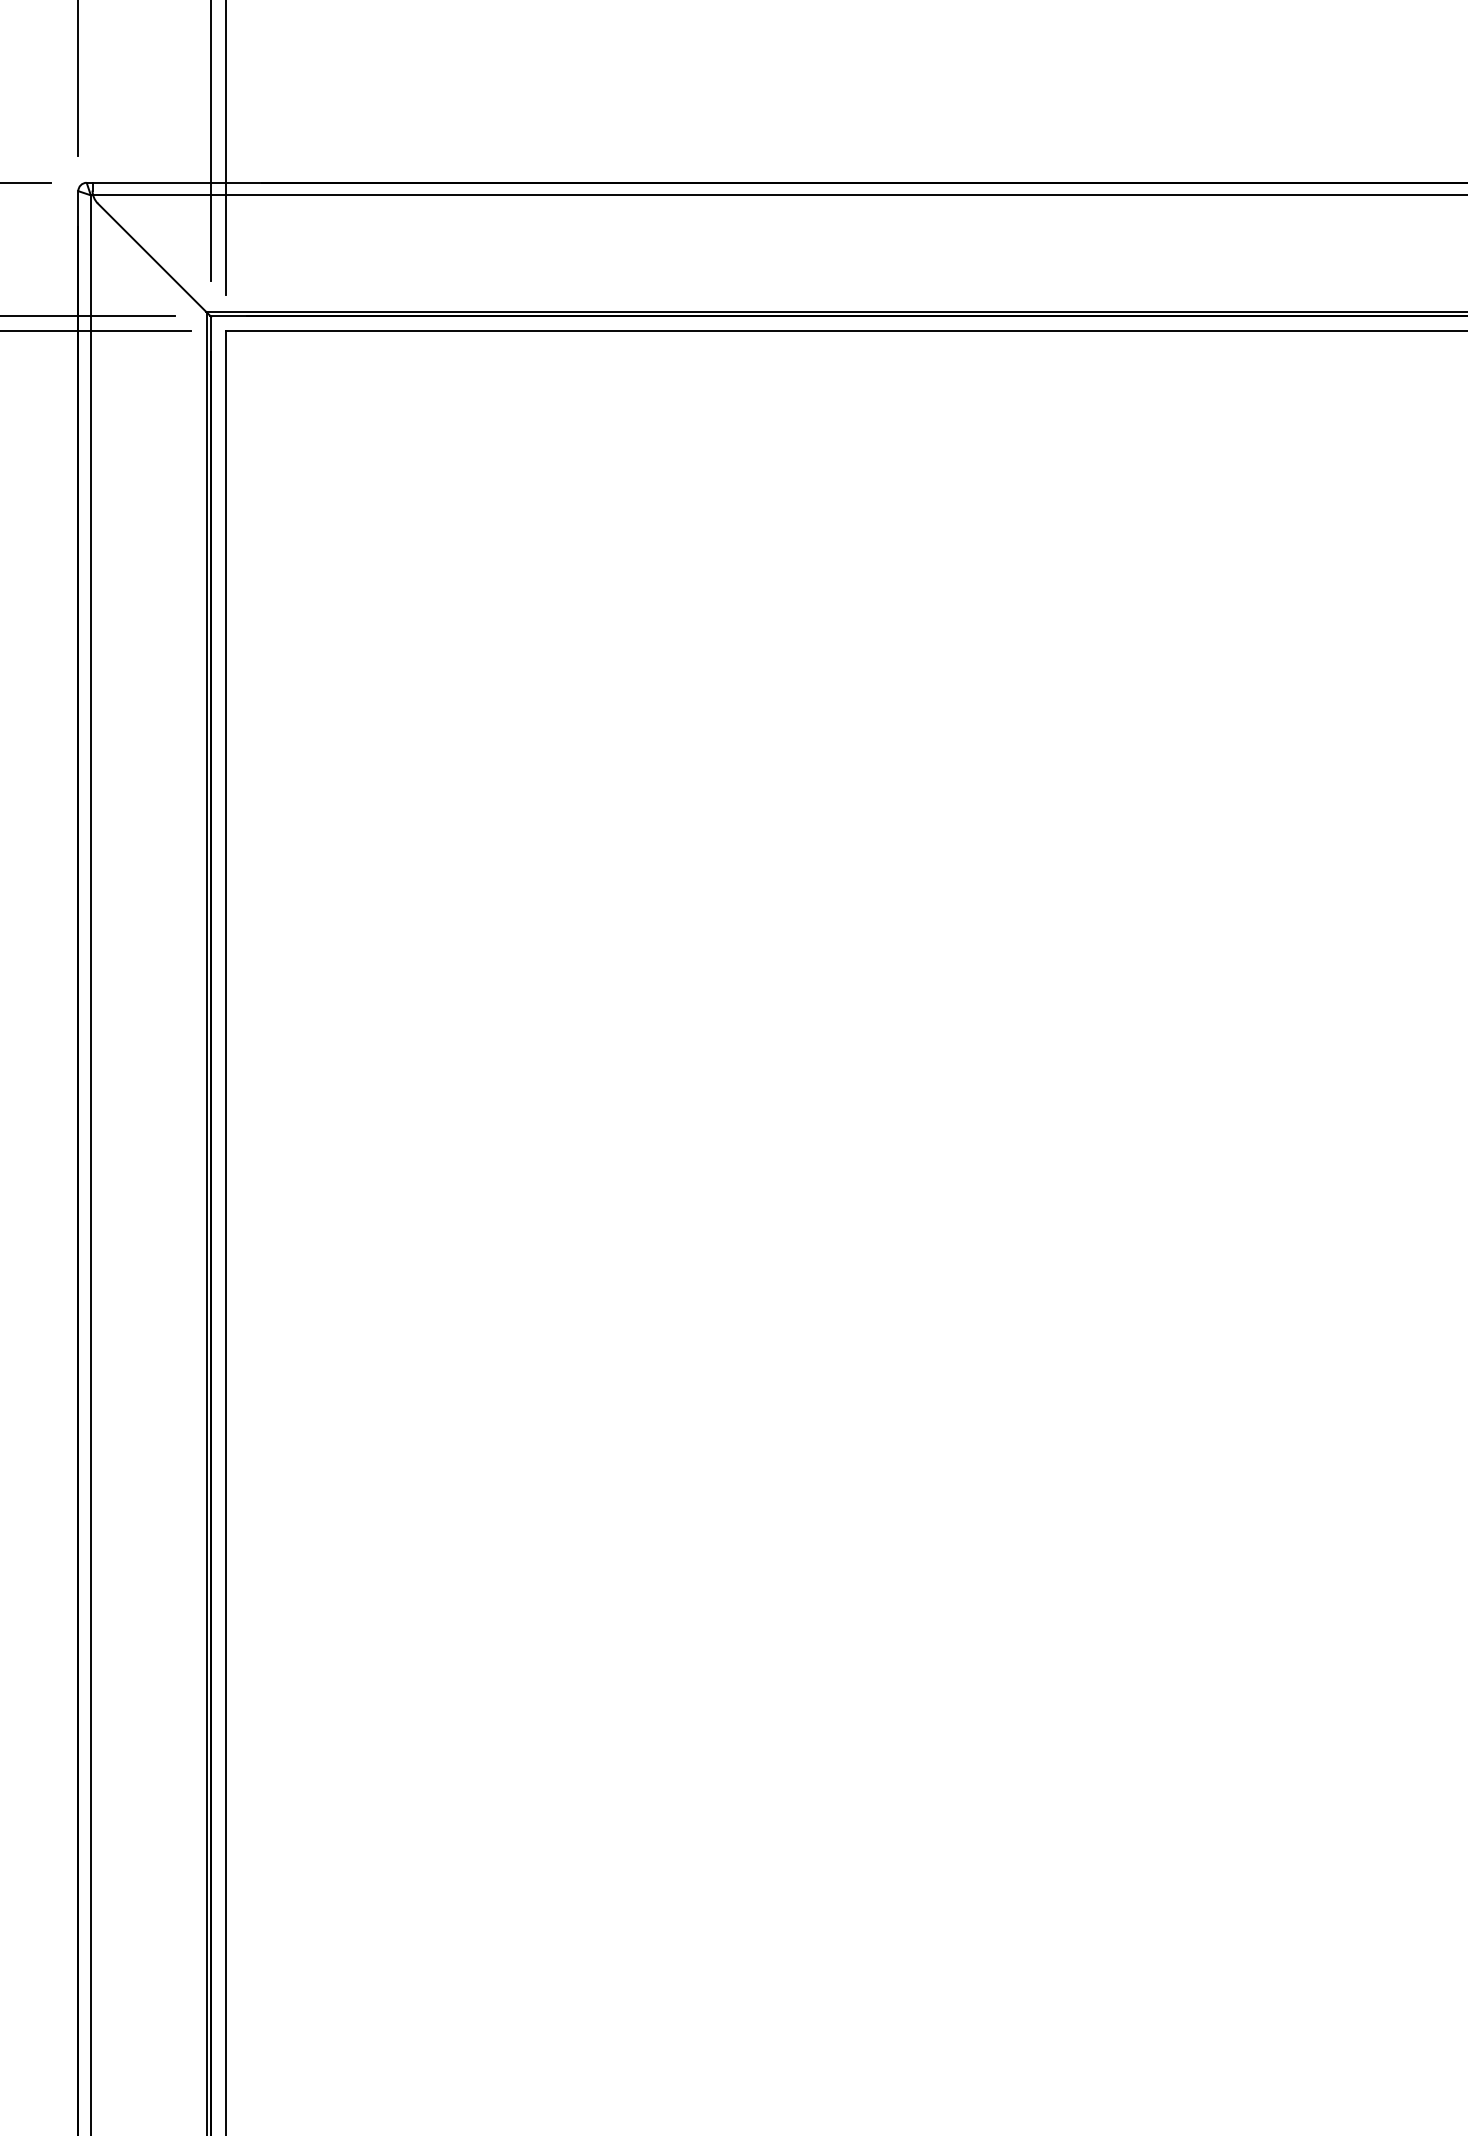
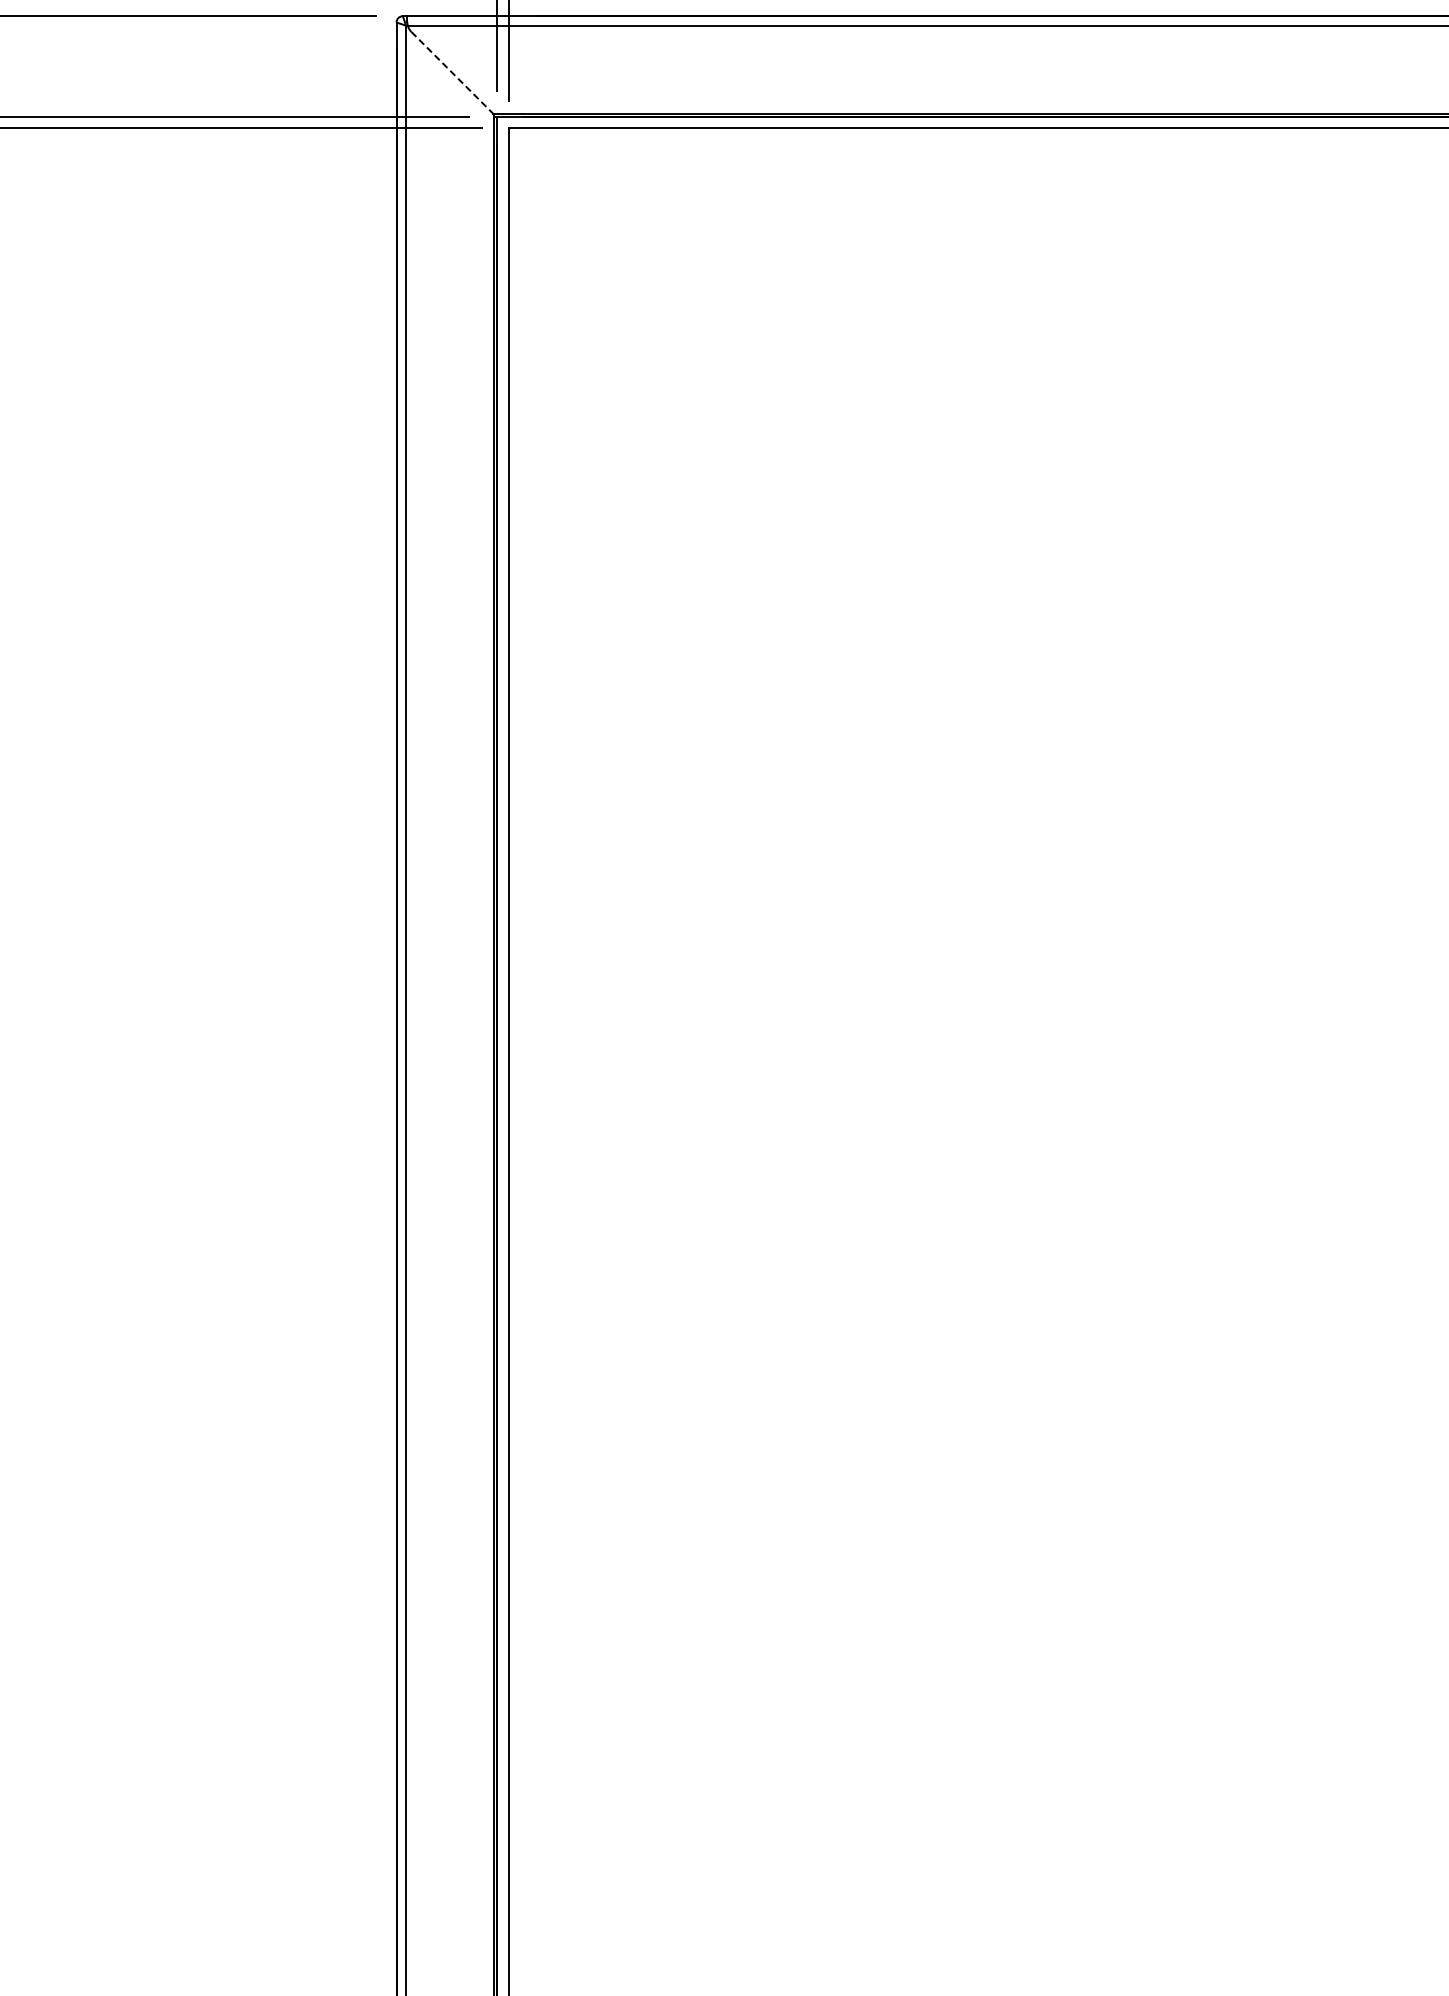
line: (154, 259) -> (454, 74), solid -> dashed

